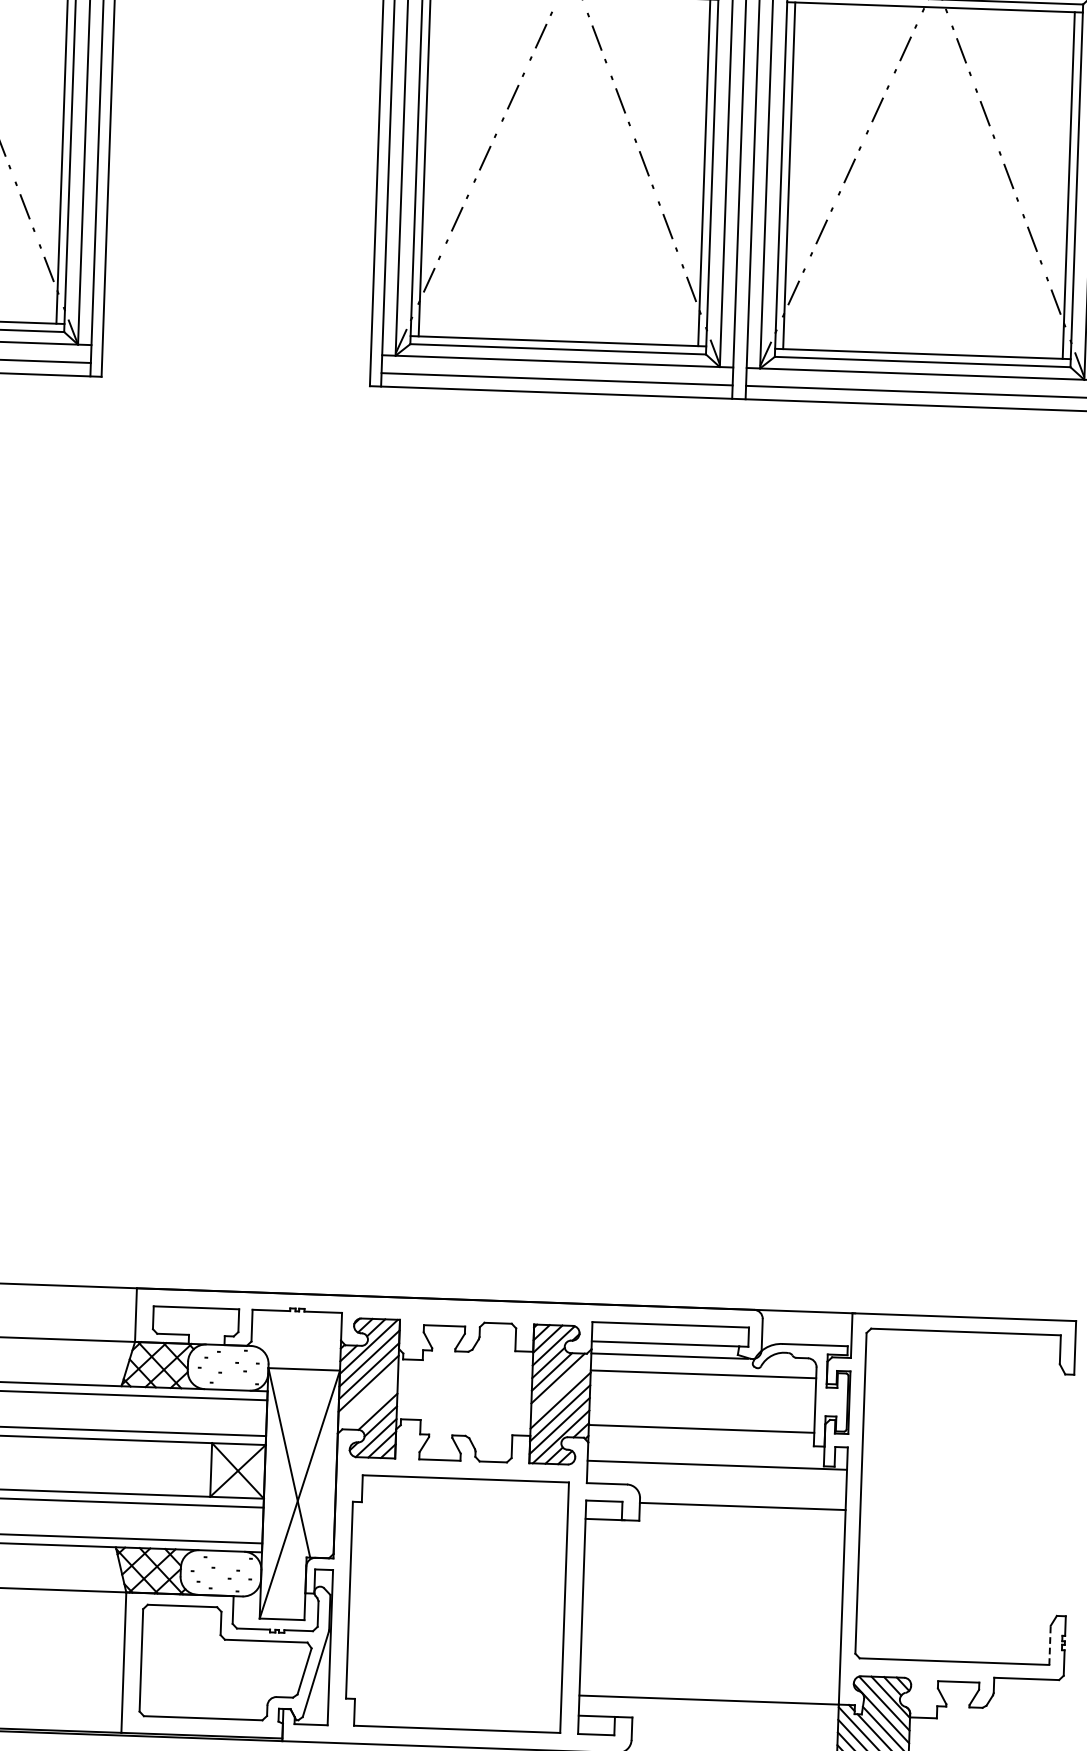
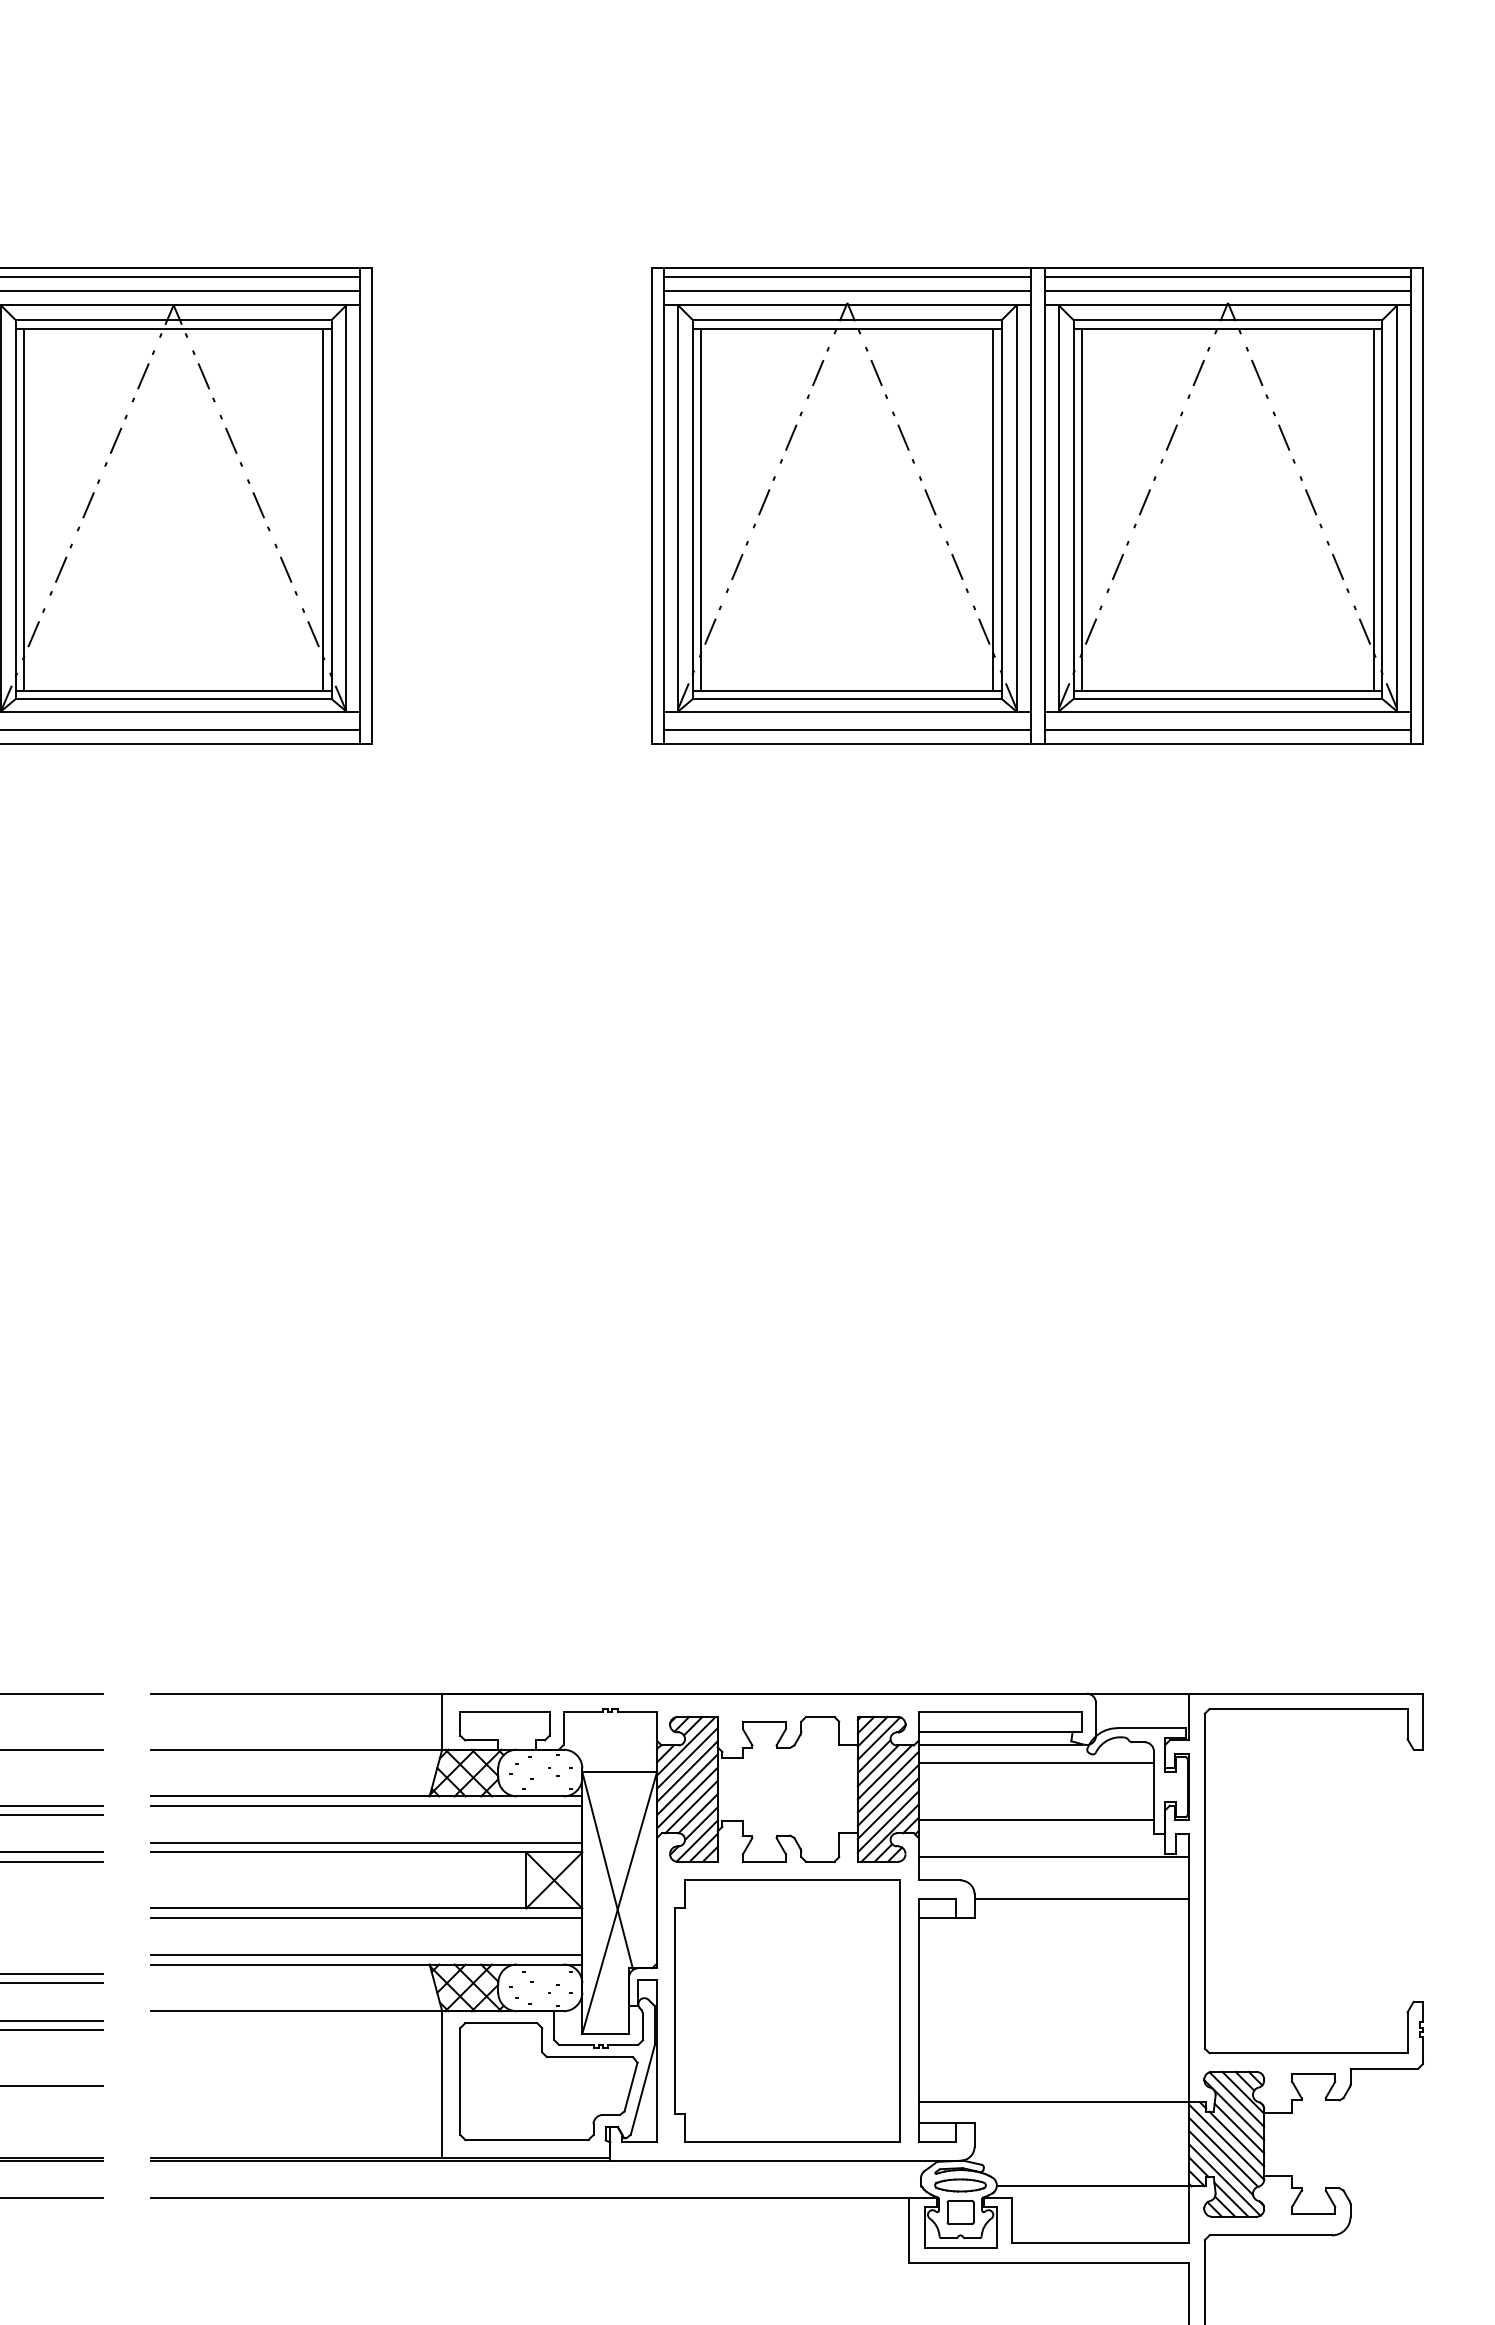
line: (560, 1387) -> (887, 1781), added
line: (368, 1395) -> (687, 1797), added
line: (371, 1404) -> (691, 1806), added
line: (1049, 1645) -> (1407, 2032), dashed -> solid

